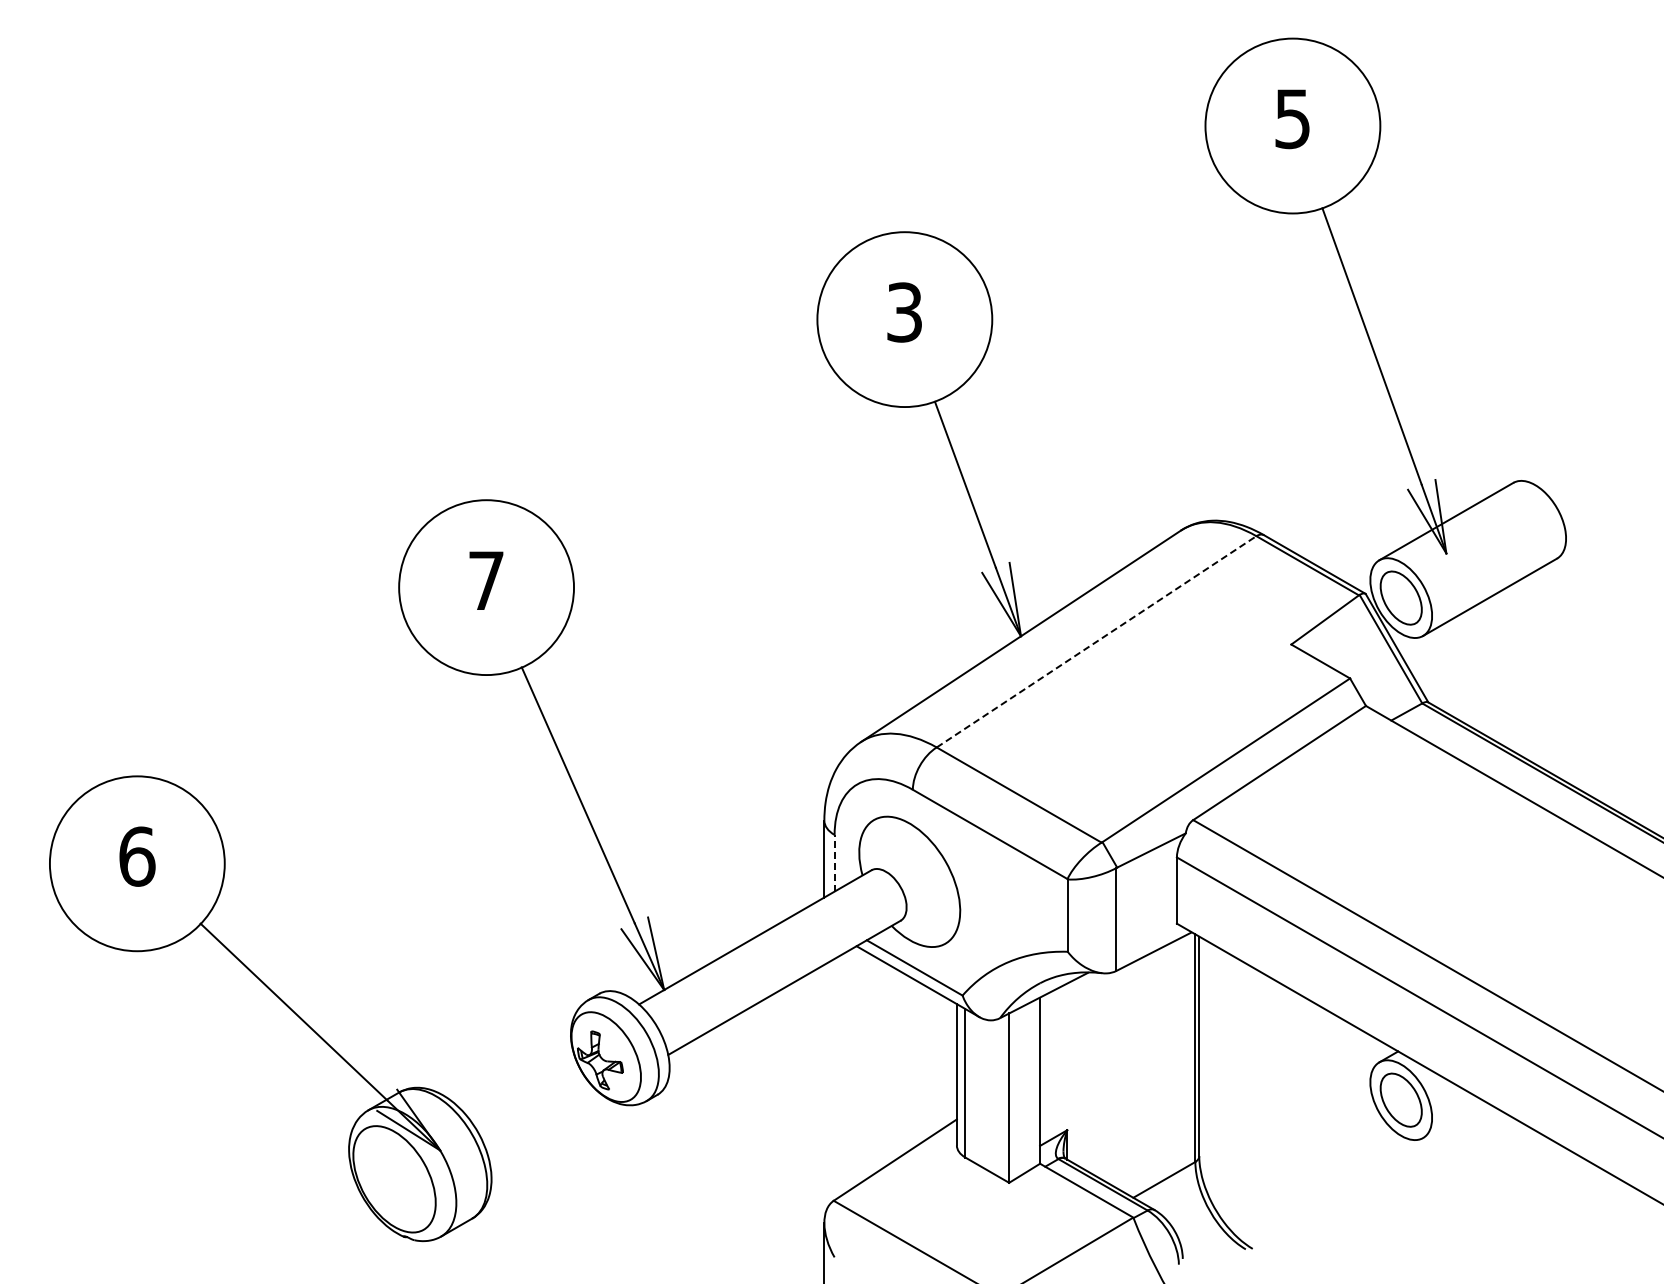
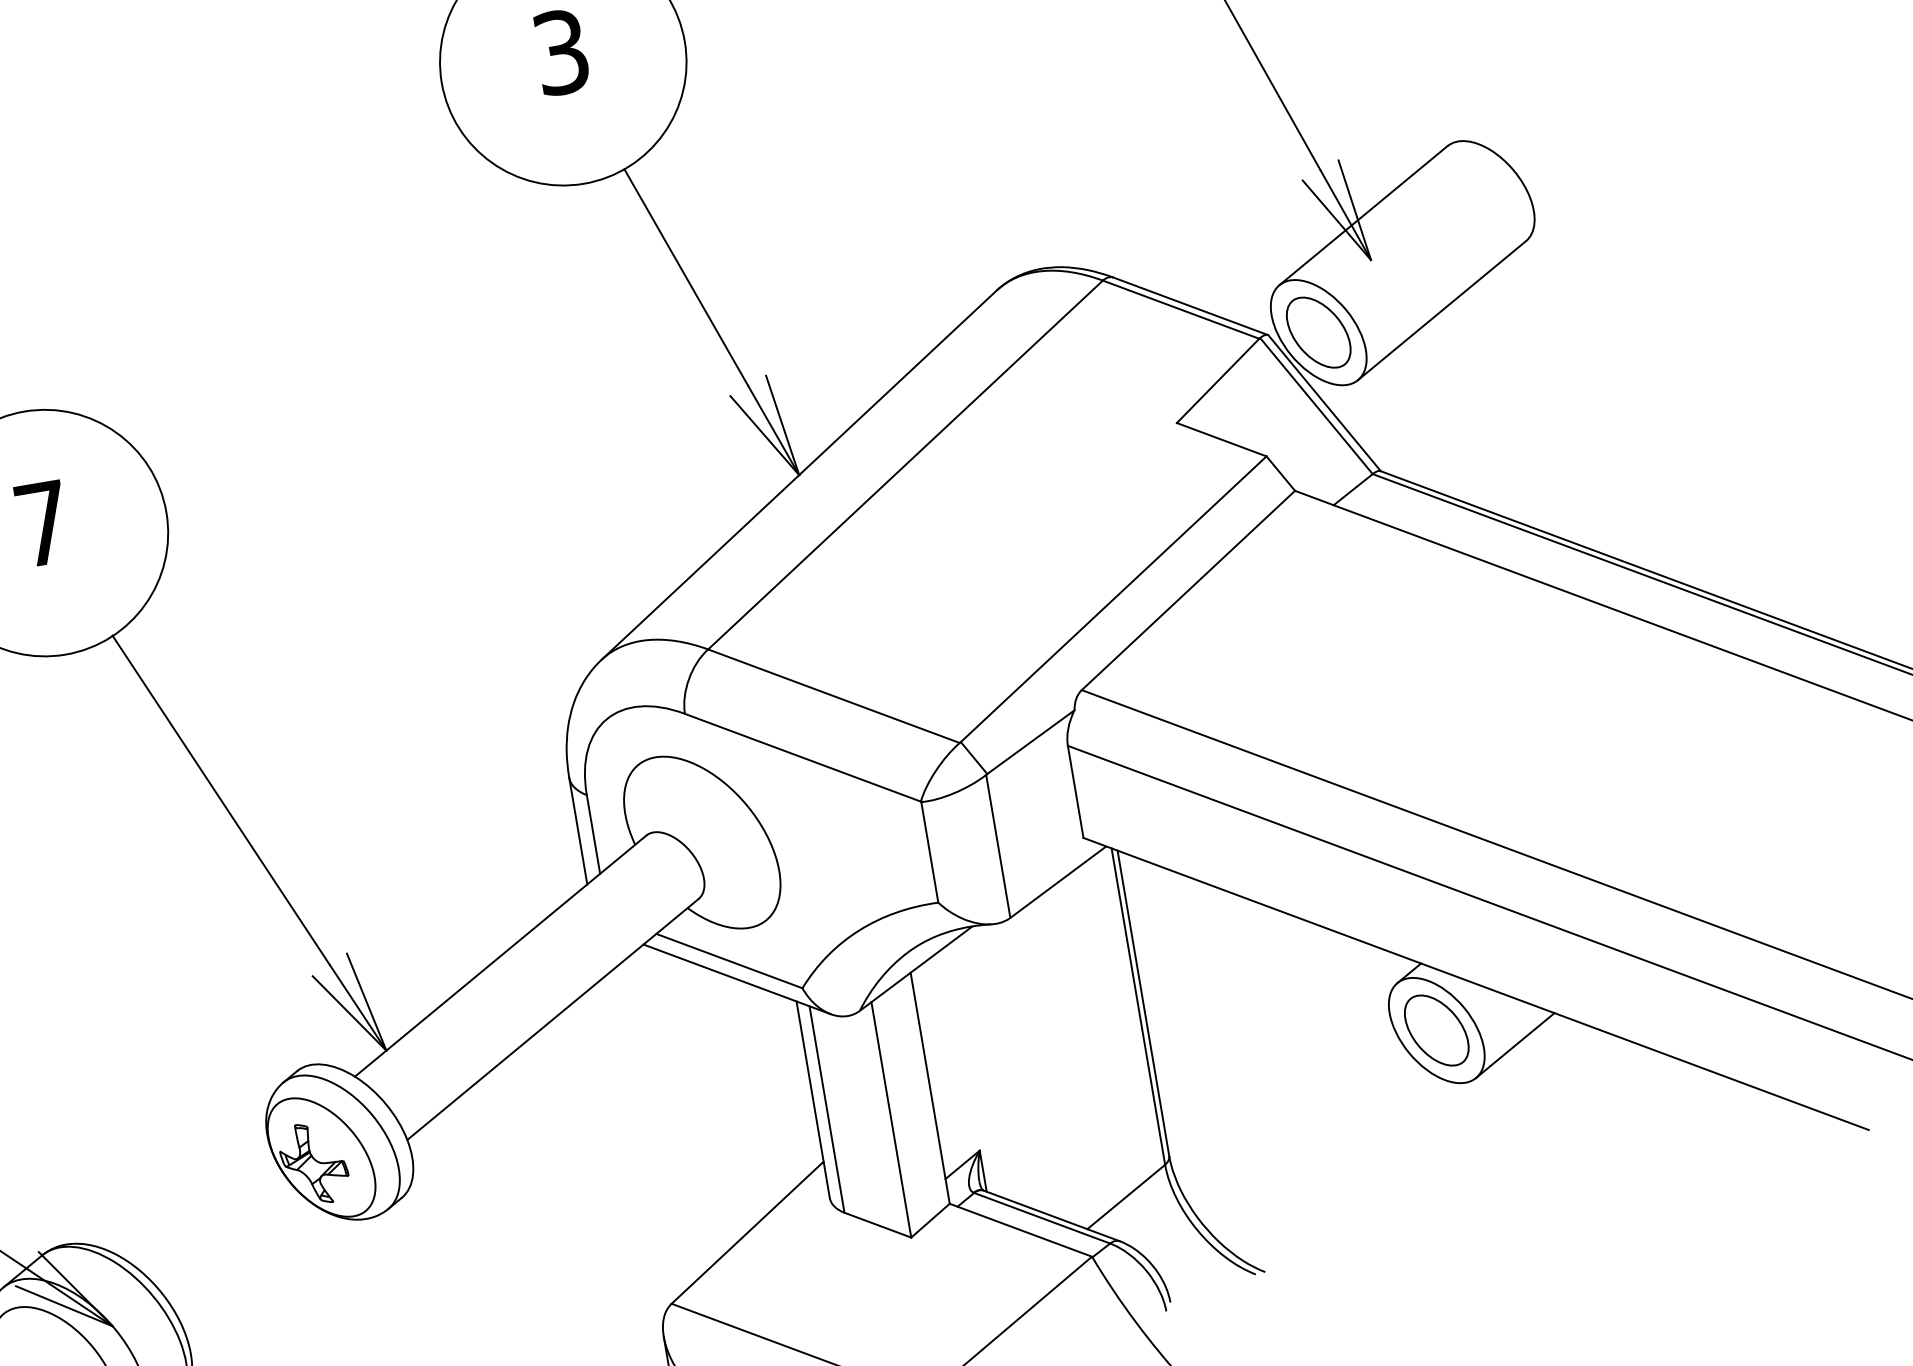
line: (1096, 641) -> (905, 464), dashed -> solid
line: (834, 862) -> (593, 833), dashed -> solid
line: (1454, 1119) -> (1515, 1044), added

